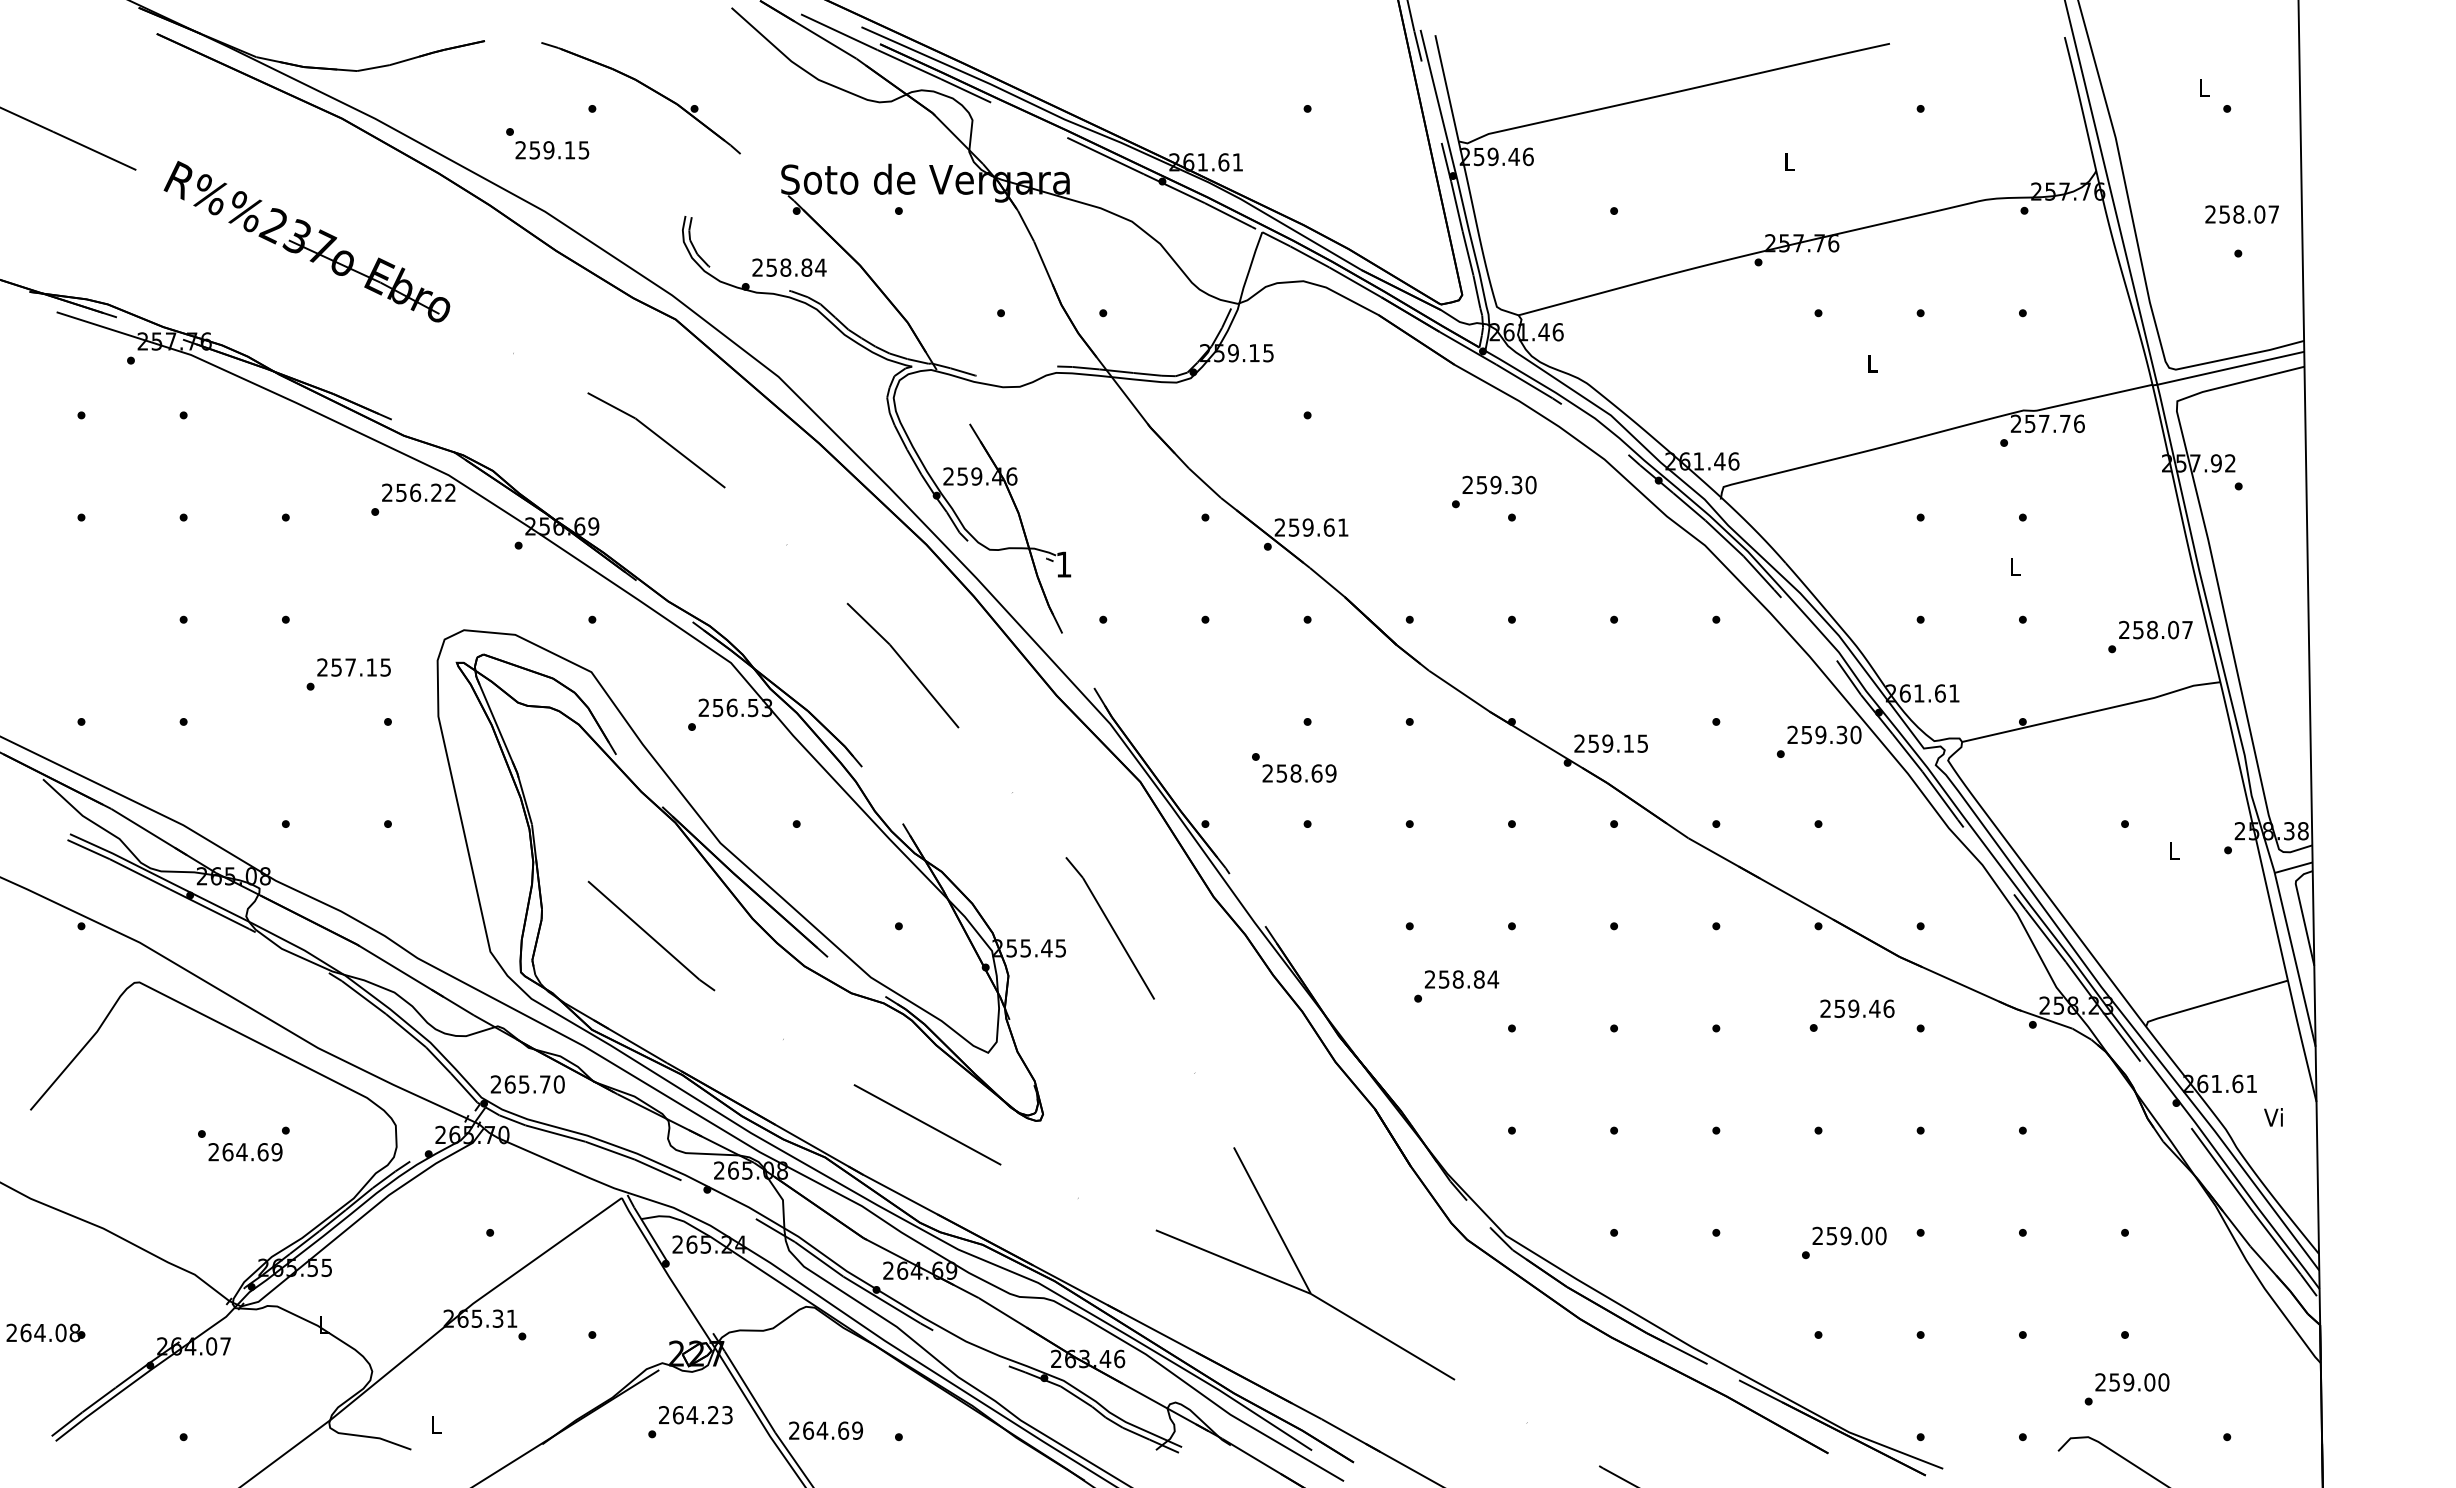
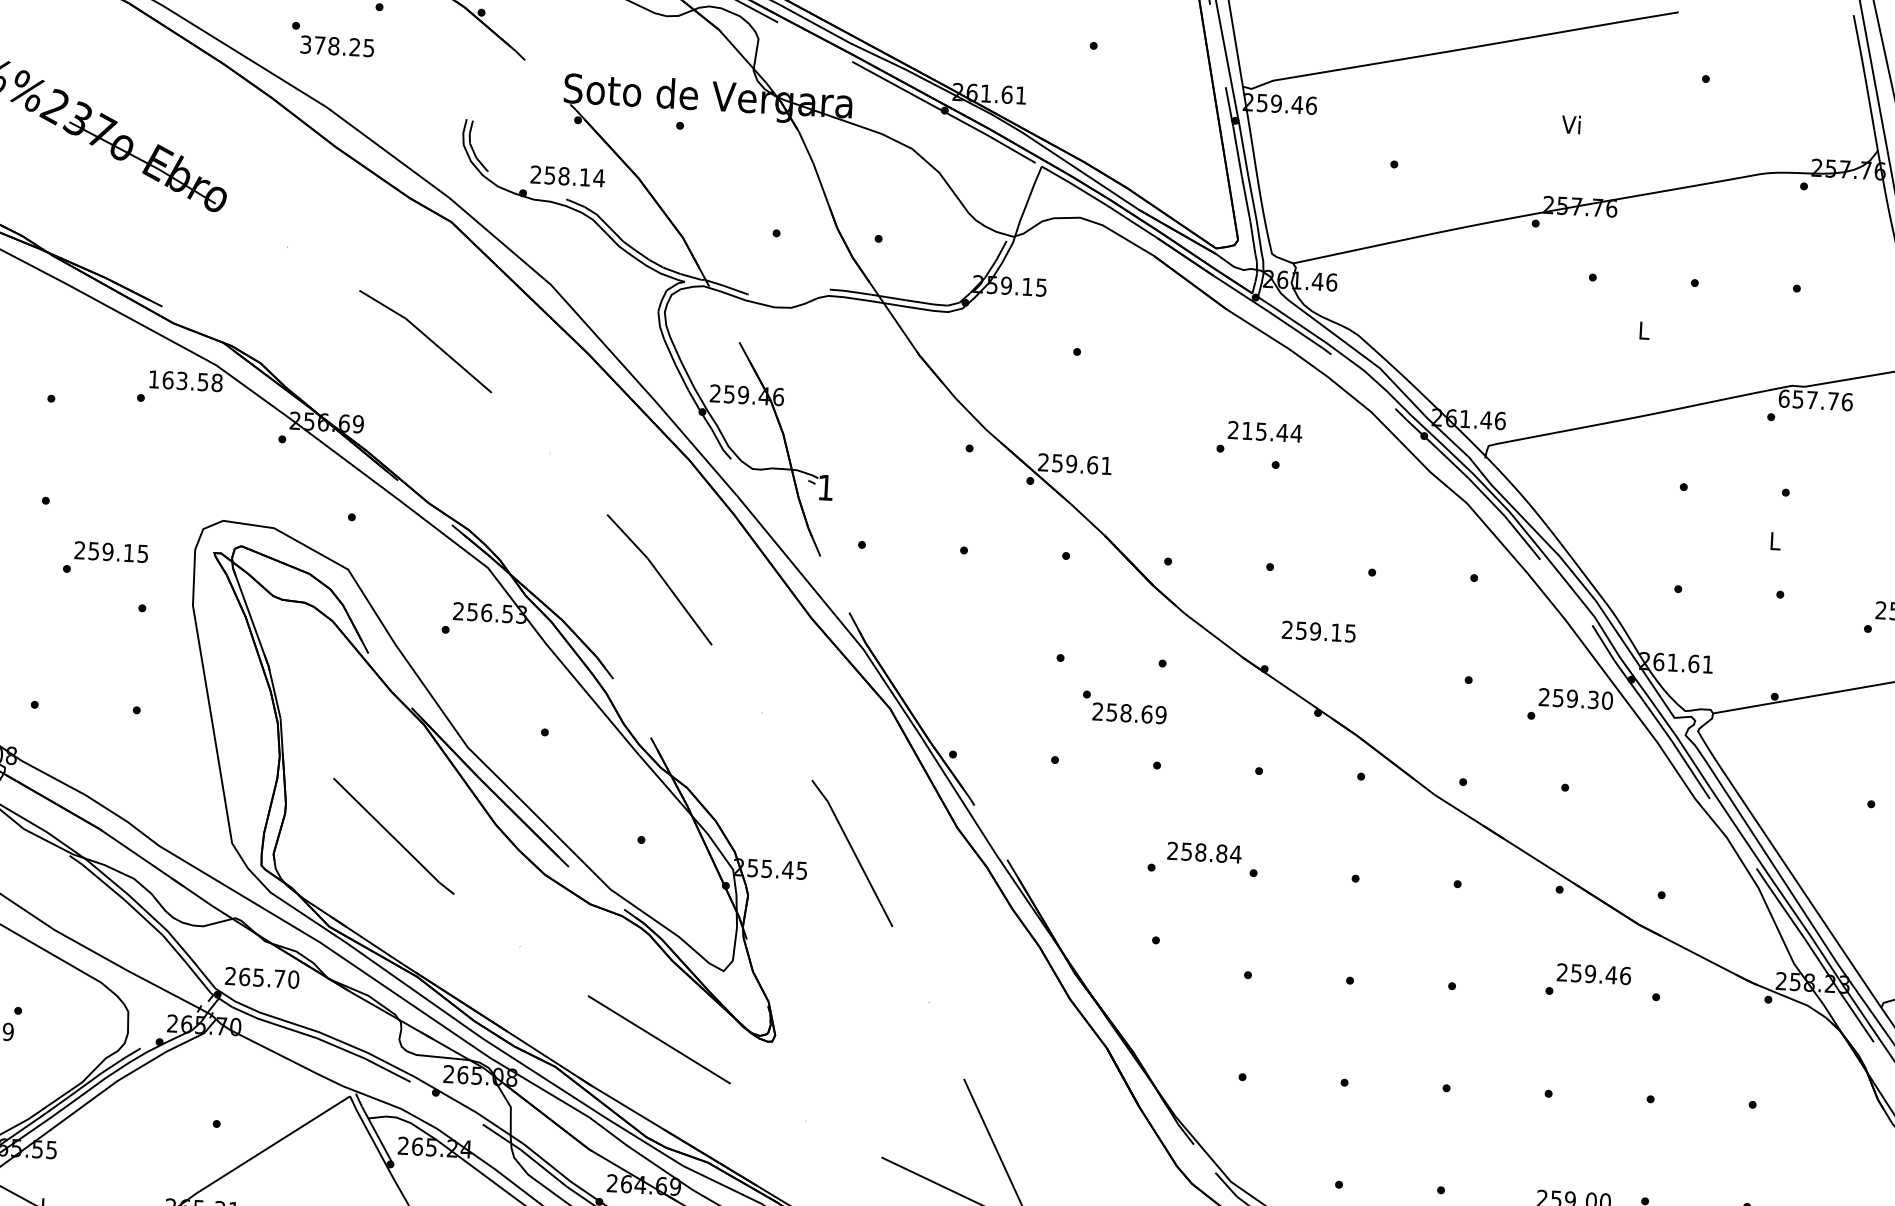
text: (544, 150) -> (329, 46), 259.15 -> 378.25
text: (1788, 161) -> (1571, 124), L -> Vi
text: (806, 267) -> (584, 177), 258.84 -> 258.14
text: (2015, 423) -> (1783, 398), 257.76 -> 657.76
text: (1506, 484) -> (1272, 431), 259.30 -> 215.44
text: (419, 492) -> (186, 380), 256.22 -> 163.58
text: (350, 667) -> (107, 551), 257.15 -> 259.15
text: (1610, 743) -> (1318, 631), moved
text: (1294, 767) -> (1124, 707), moved
text: (1461, 979) -> (1204, 852), moved

